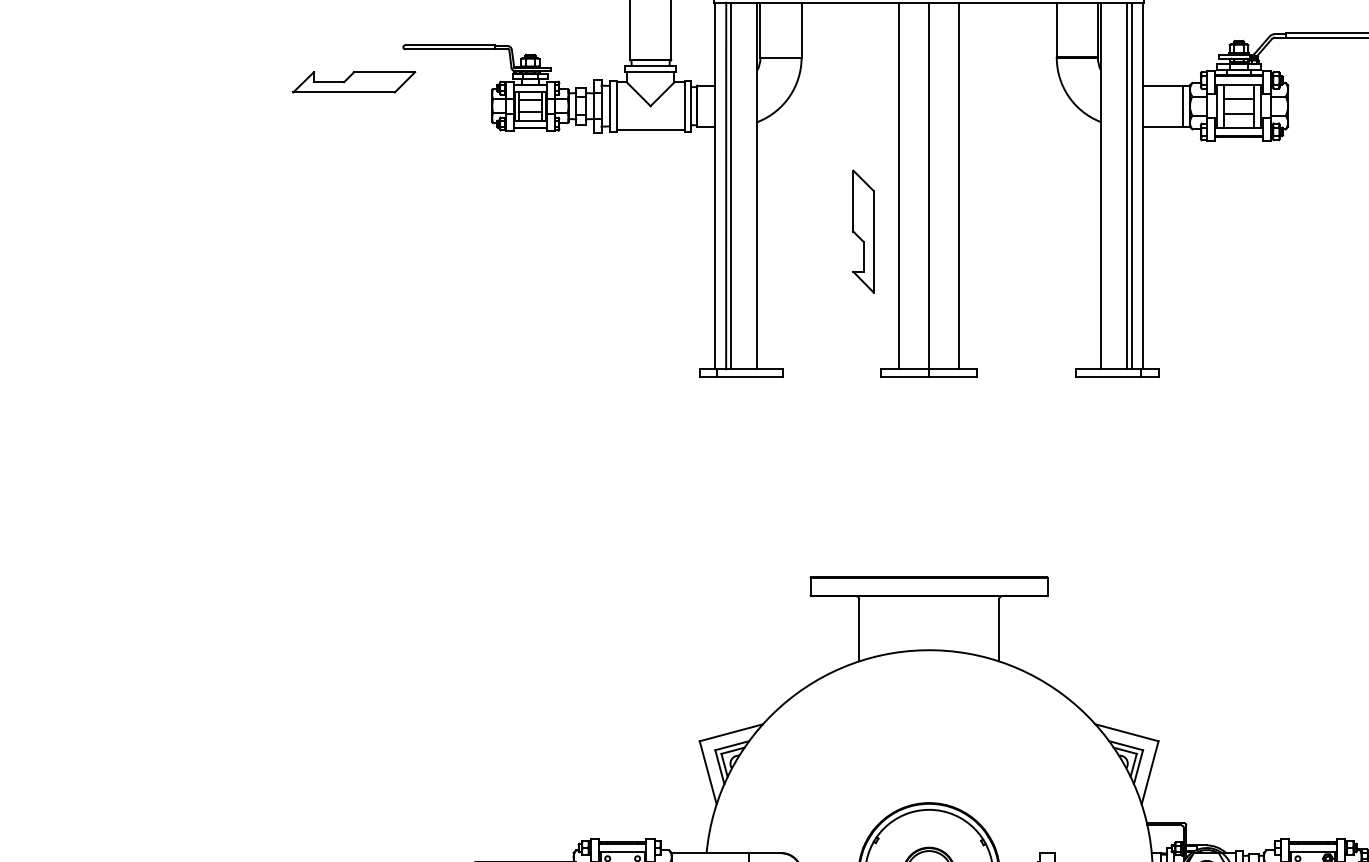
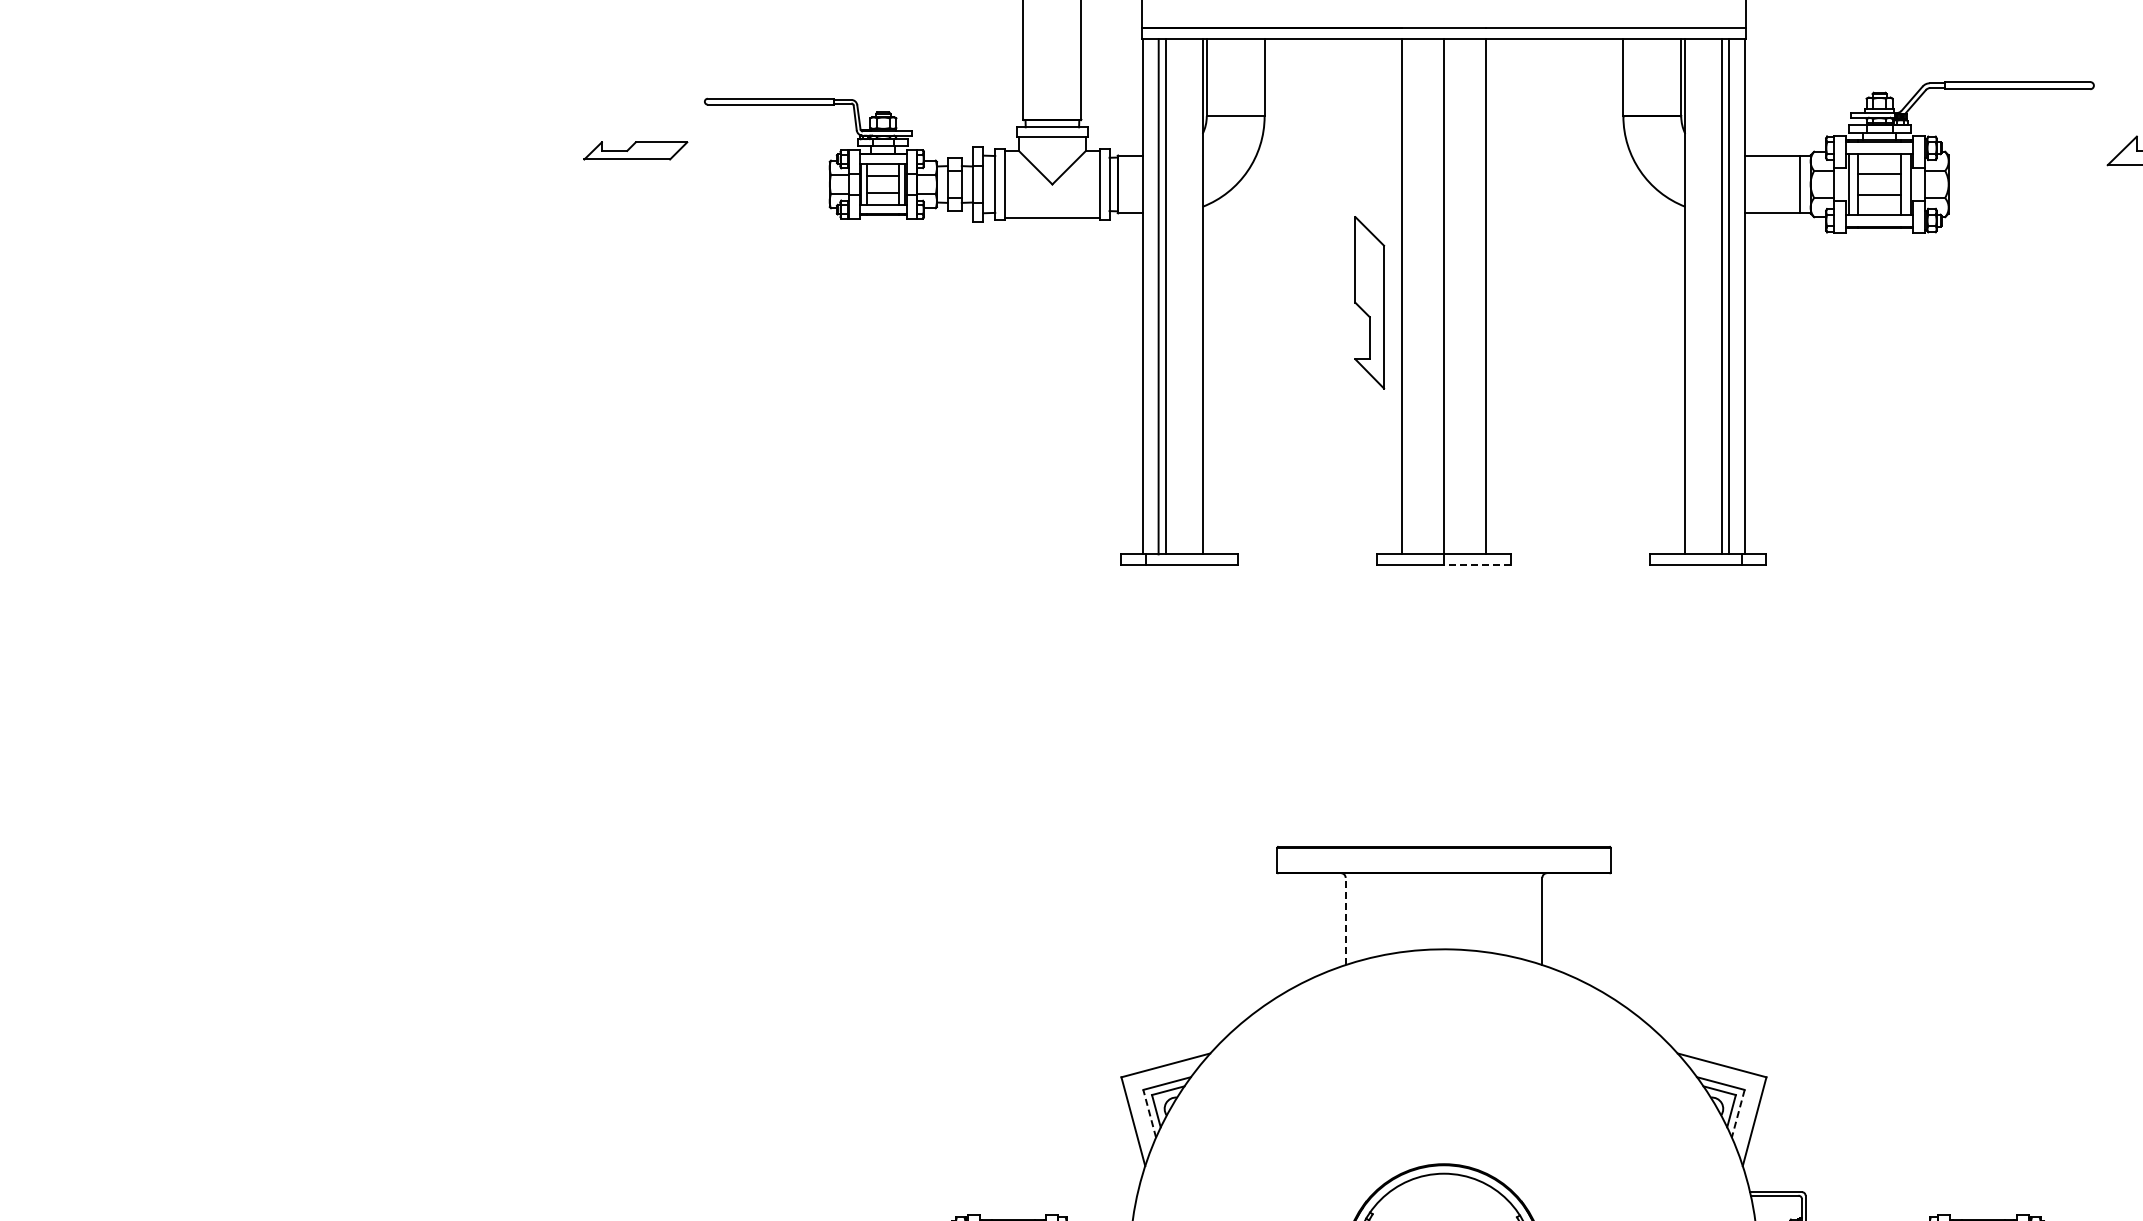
part: (354, 82) -> (635, 150), size x0.6
part: (863, 231) -> (1369, 302), moved
line: (953, 377) -> (1477, 565), solid -> dashed
line: (859, 630) -> (1345, 921), solid -> dashed
line: (719, 767) -> (1149, 1113), solid -> dashed
line: (1138, 767) -> (1738, 1113), solid -> dashed

